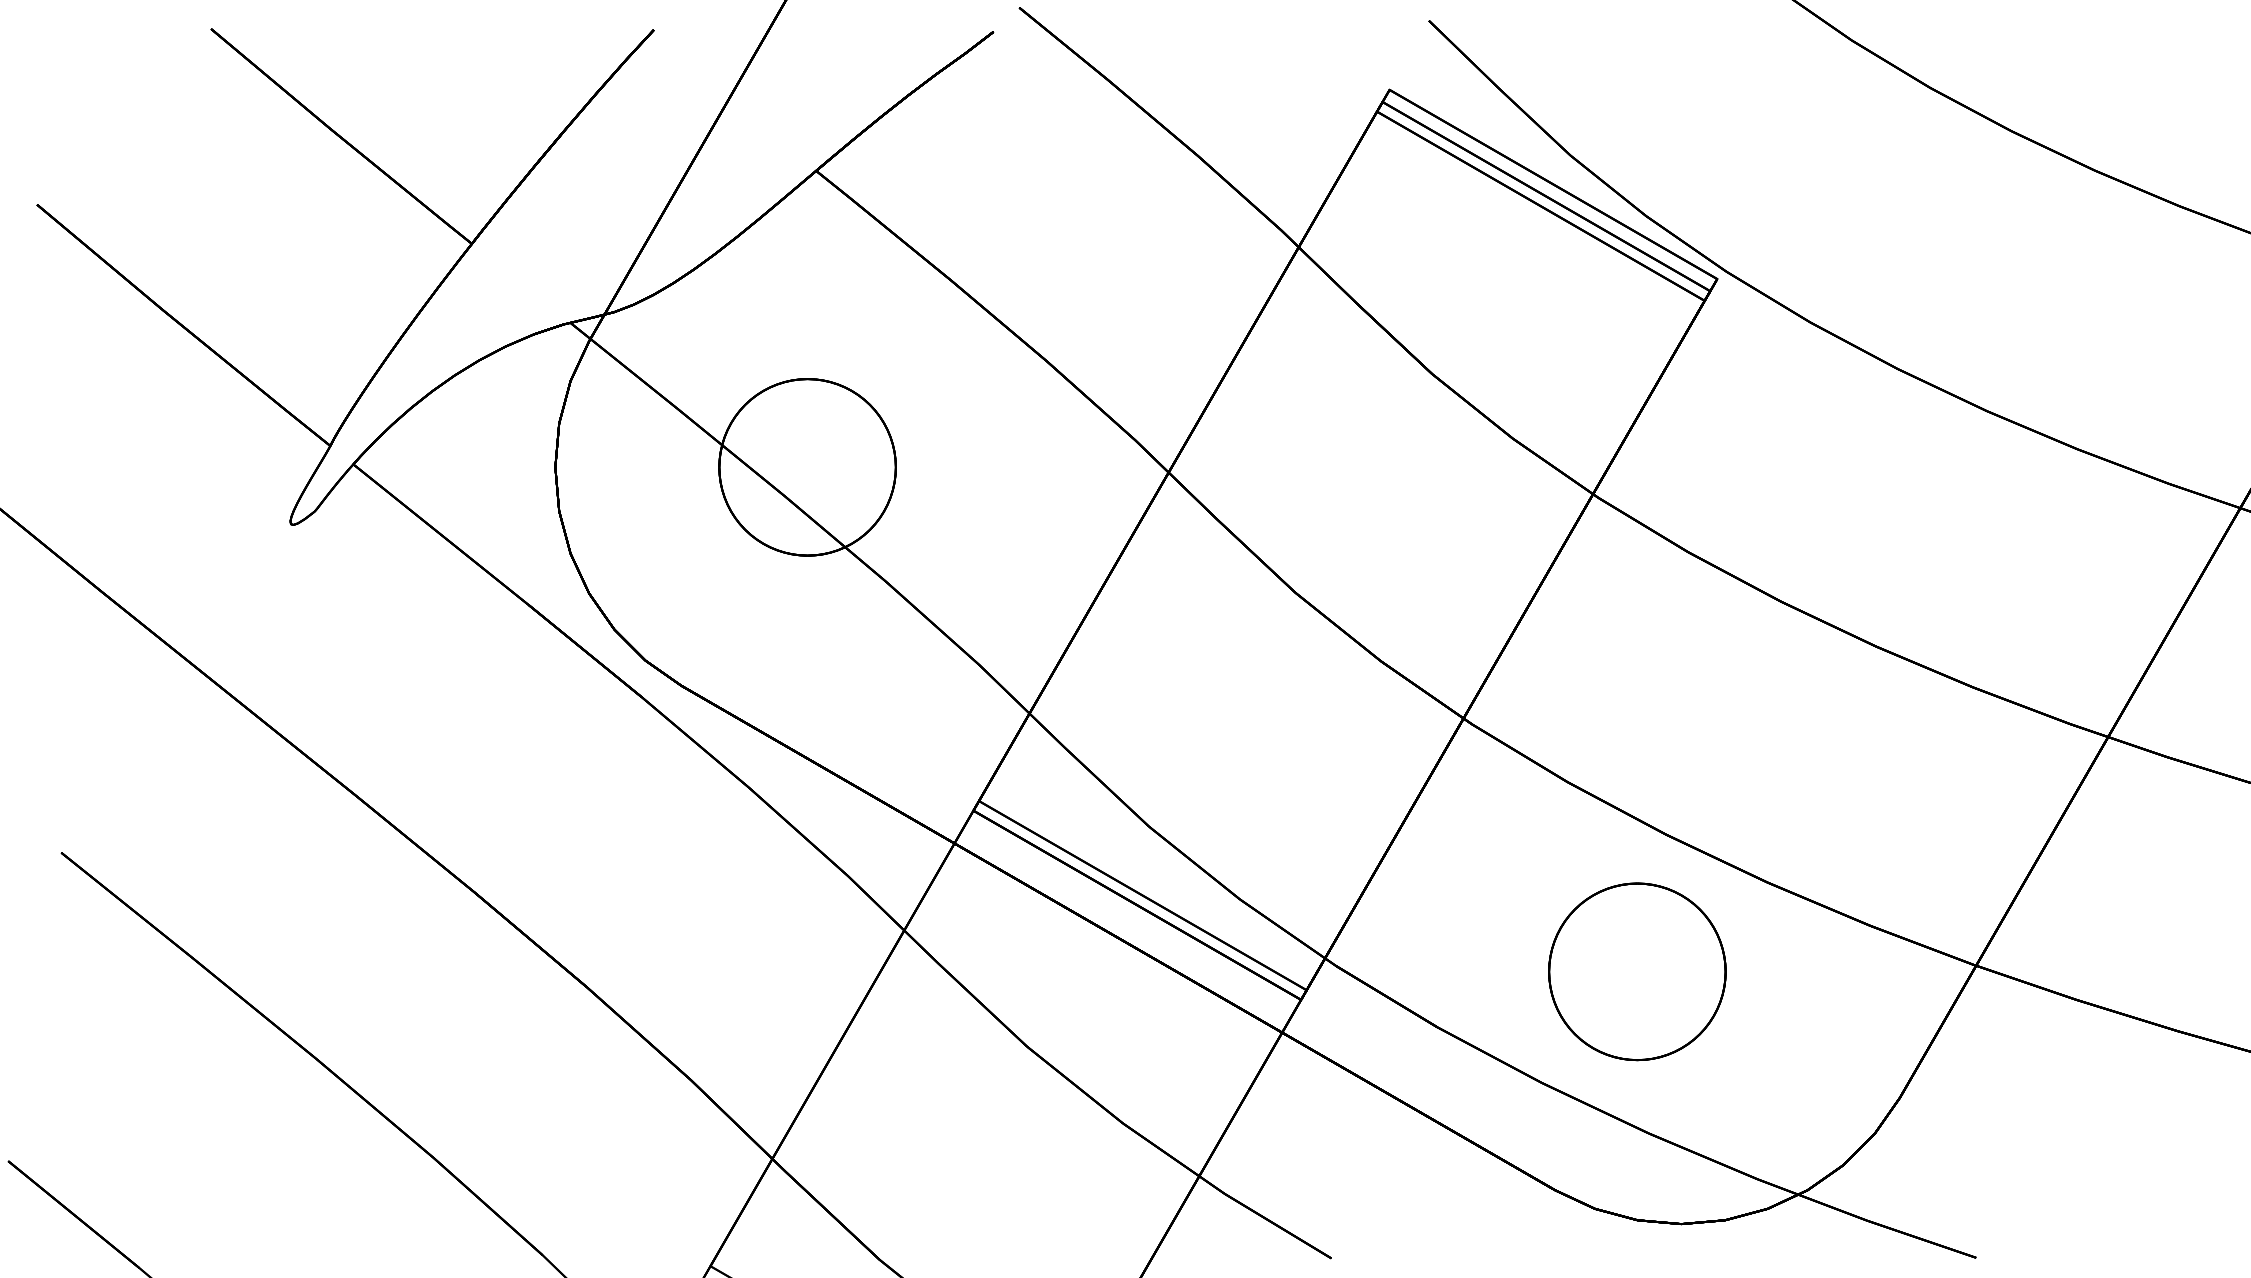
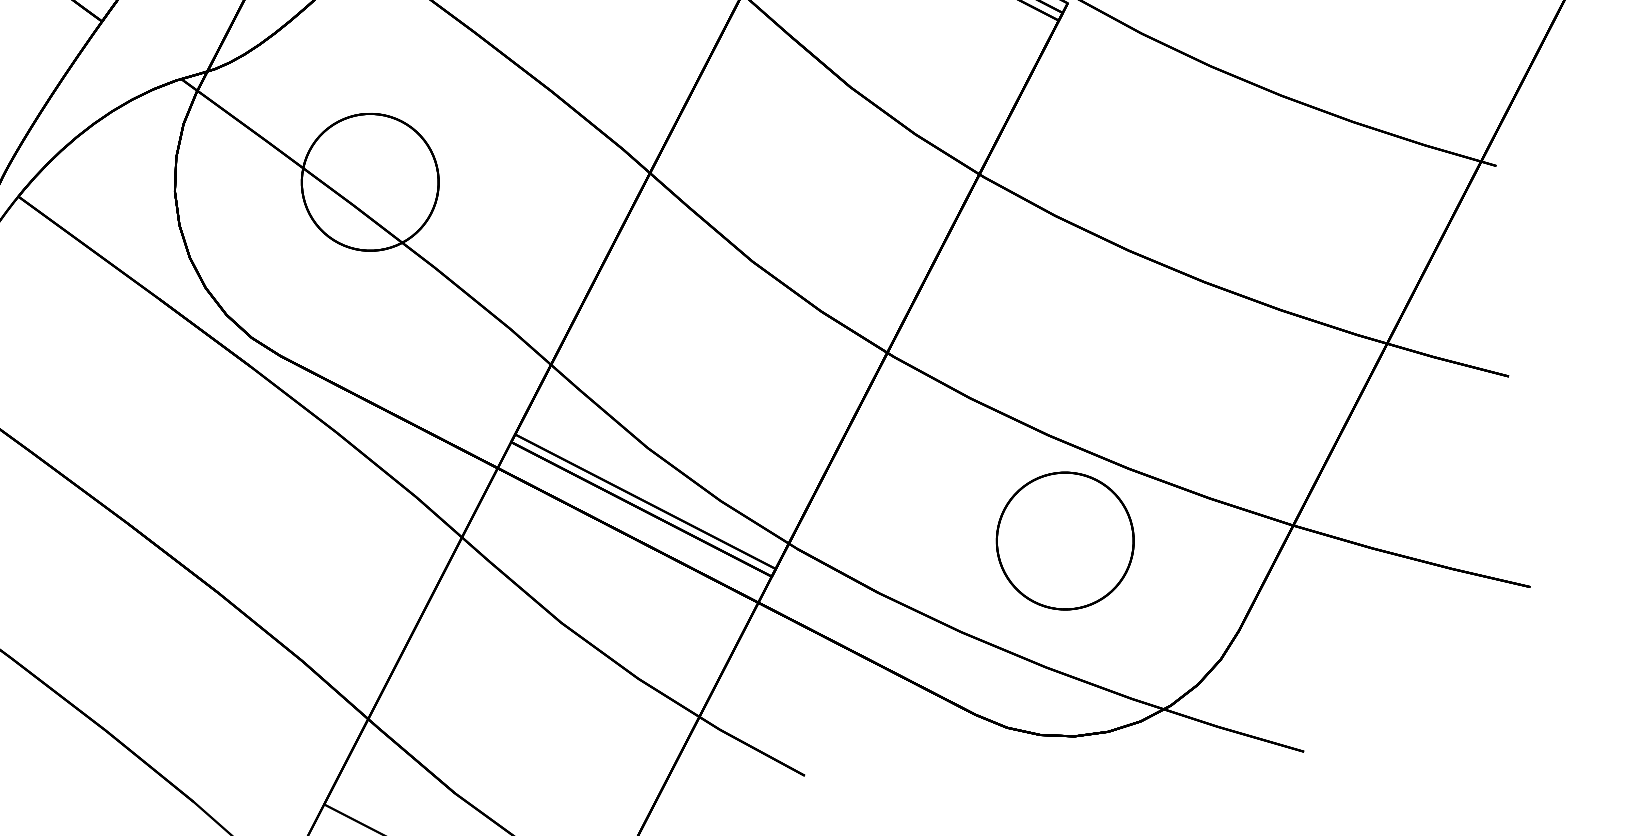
part: (1637, 971) -> (1065, 540), moved

